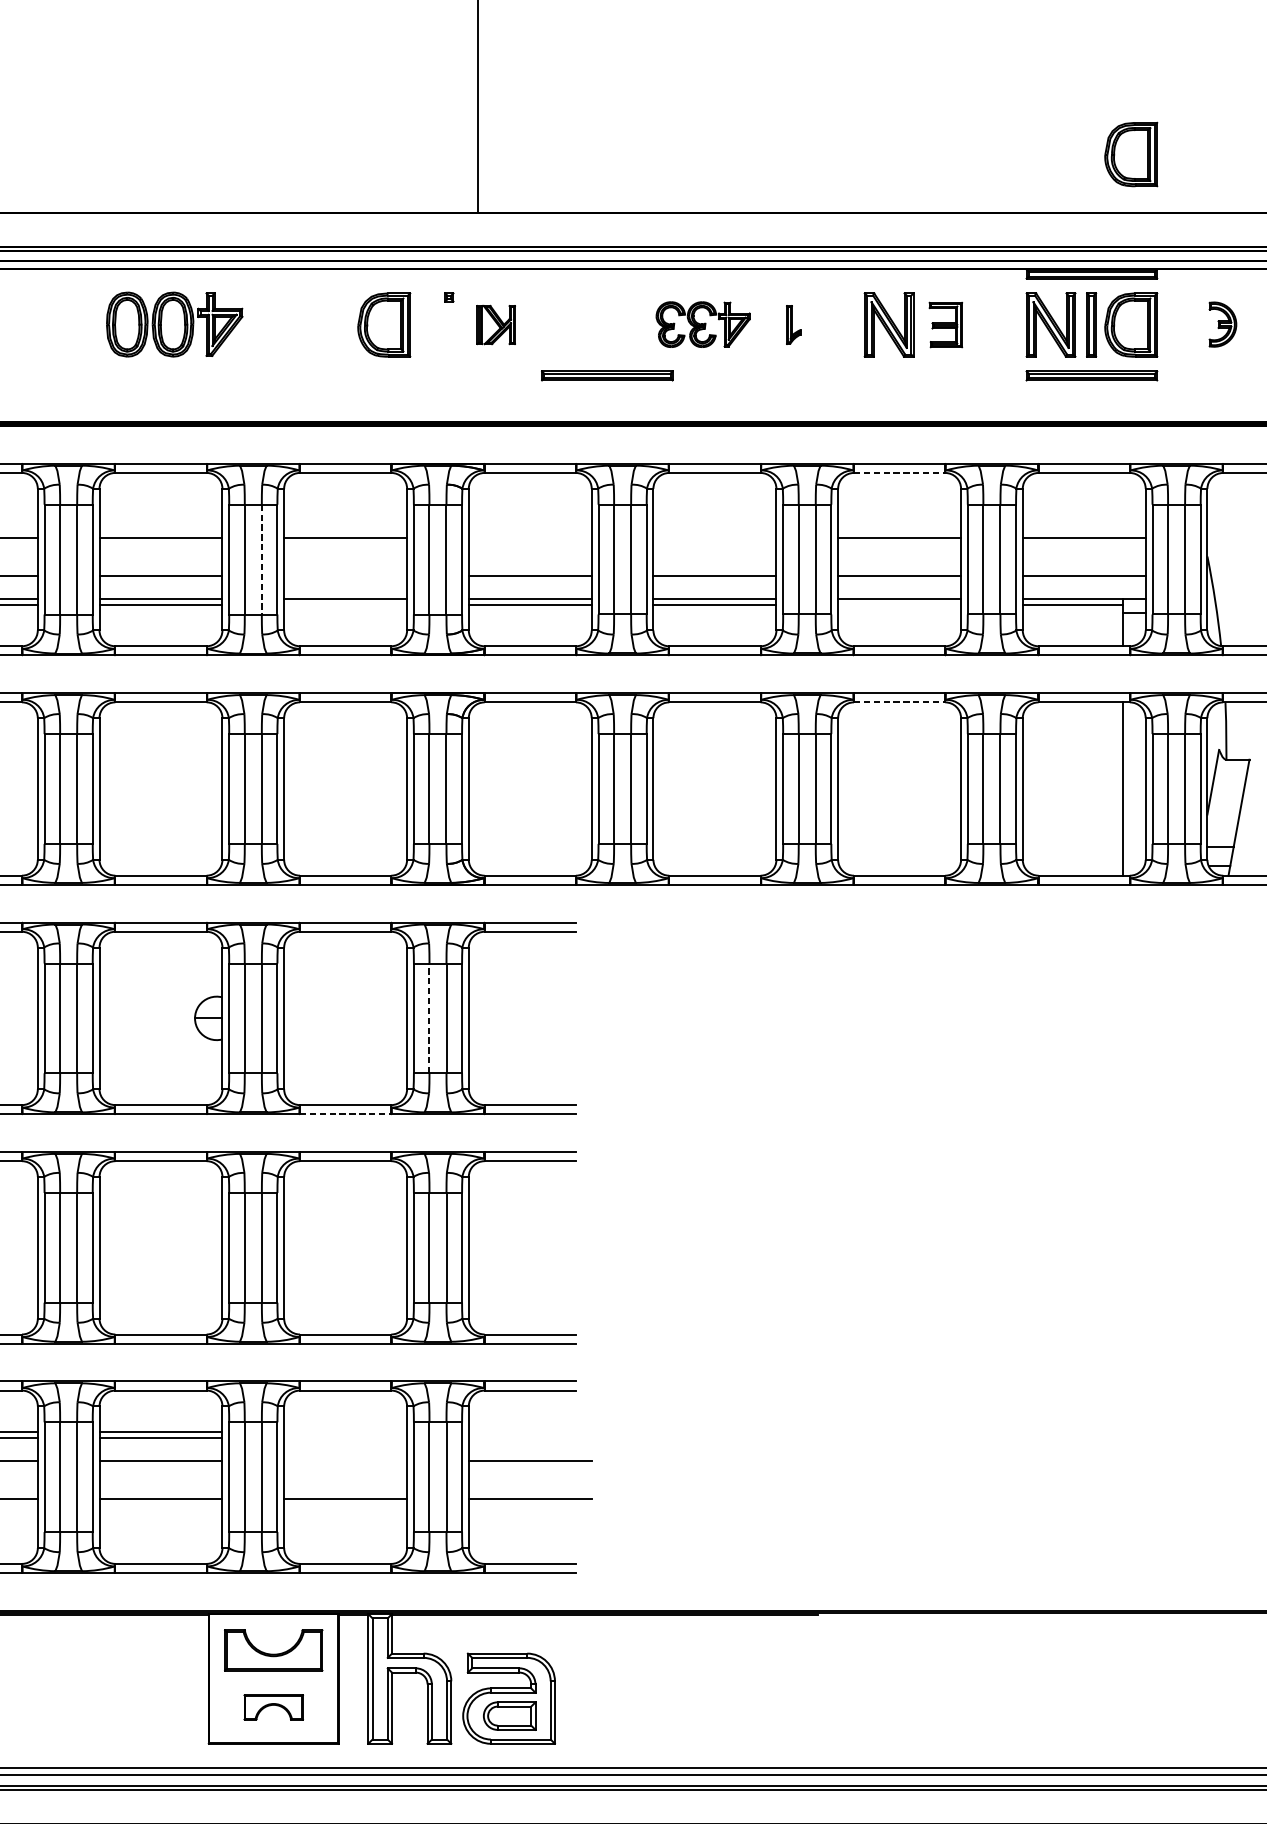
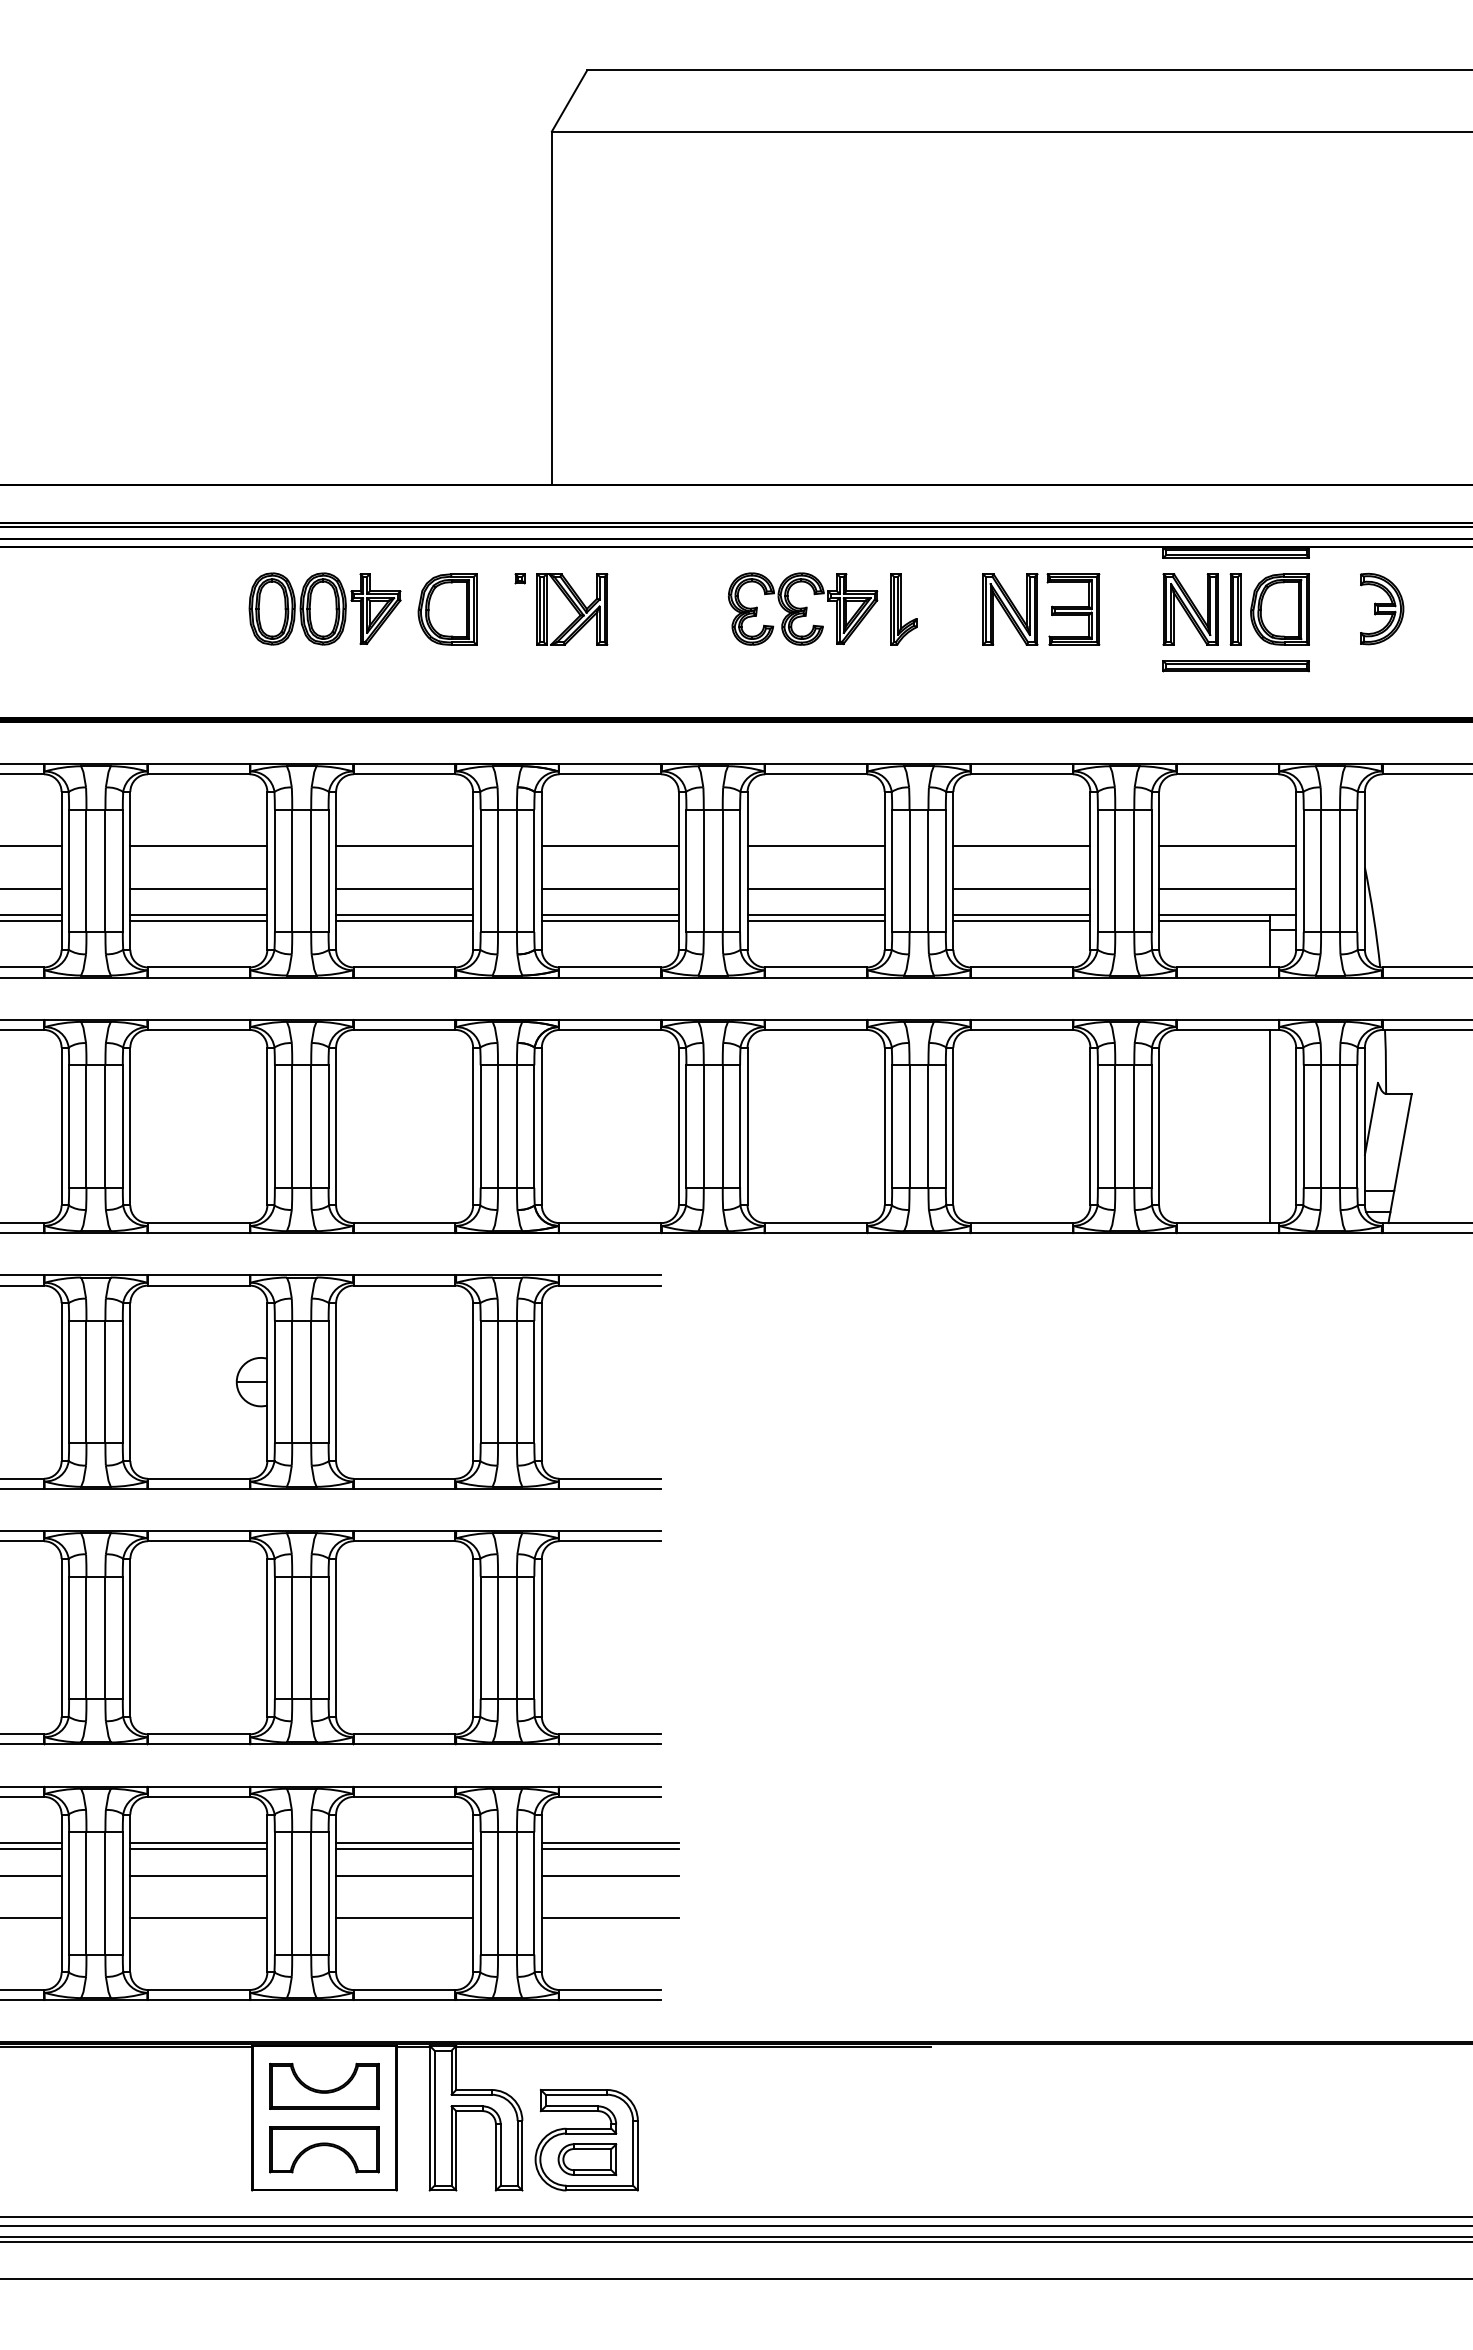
part: (1130, 154) -> (1279, 419), removed
part: (174, 324) -> (324, 608), moved
part: (702, 324) -> (802, 608), size x1.43
part: (1223, 324) -> (1382, 608), size x1.43
part: (496, 325) -> (572, 609), size x1.67
part: (793, 325) -> (903, 609), size x1.67
part: (945, 325) -> (1073, 609), size x1.43
part: (606, 376) -> (695, 666), removed
line: (899, 473) -> (1021, 774), dashed -> solid
line: (529, 537) -> (609, 846), added
line: (714, 537) -> (815, 846), added
line: (262, 560) -> (311, 871), dashed -> solid
line: (345, 575) -> (404, 888), added
line: (345, 605) -> (404, 921), added
line: (899, 605) -> (1021, 921), added
line: (899, 701) -> (1021, 1029), dashed -> solid
line: (429, 1017) -> (498, 1381), dashed -> solid
line: (345, 1113) -> (404, 1488), dashed -> solid
line: (345, 1431) -> (404, 1842), added
line: (529, 1431) -> (609, 1842), added
line: (345, 1437) -> (404, 1849), added
line: (529, 1437) -> (609, 1849), added
line: (345, 1461) -> (404, 1875), added
part: (273, 1707) -> (324, 2149), size x1.67

